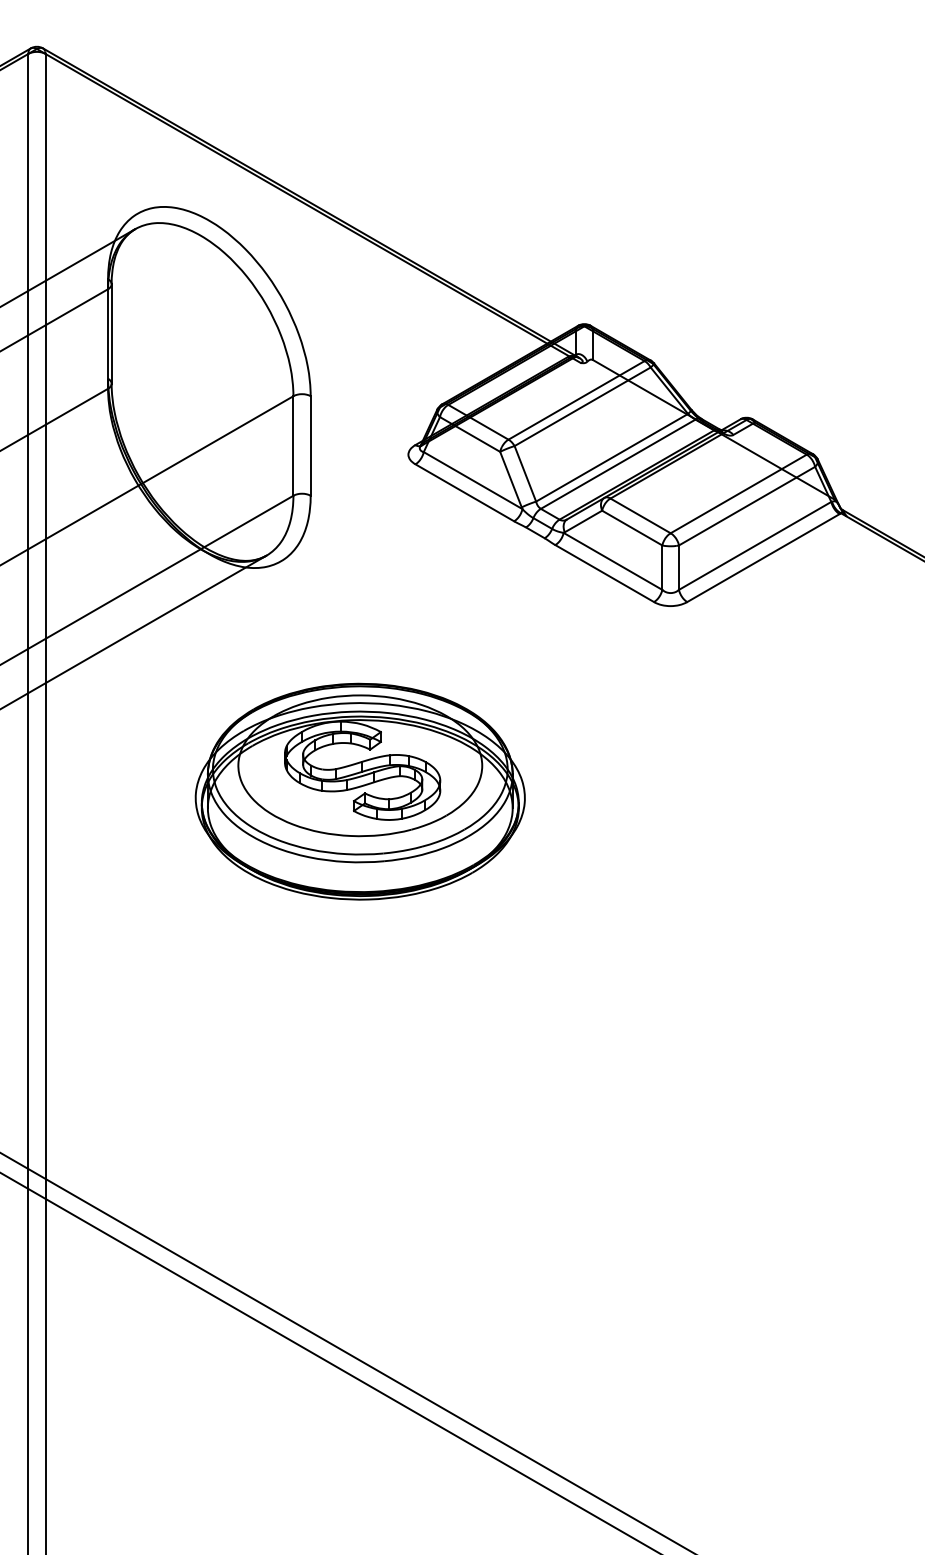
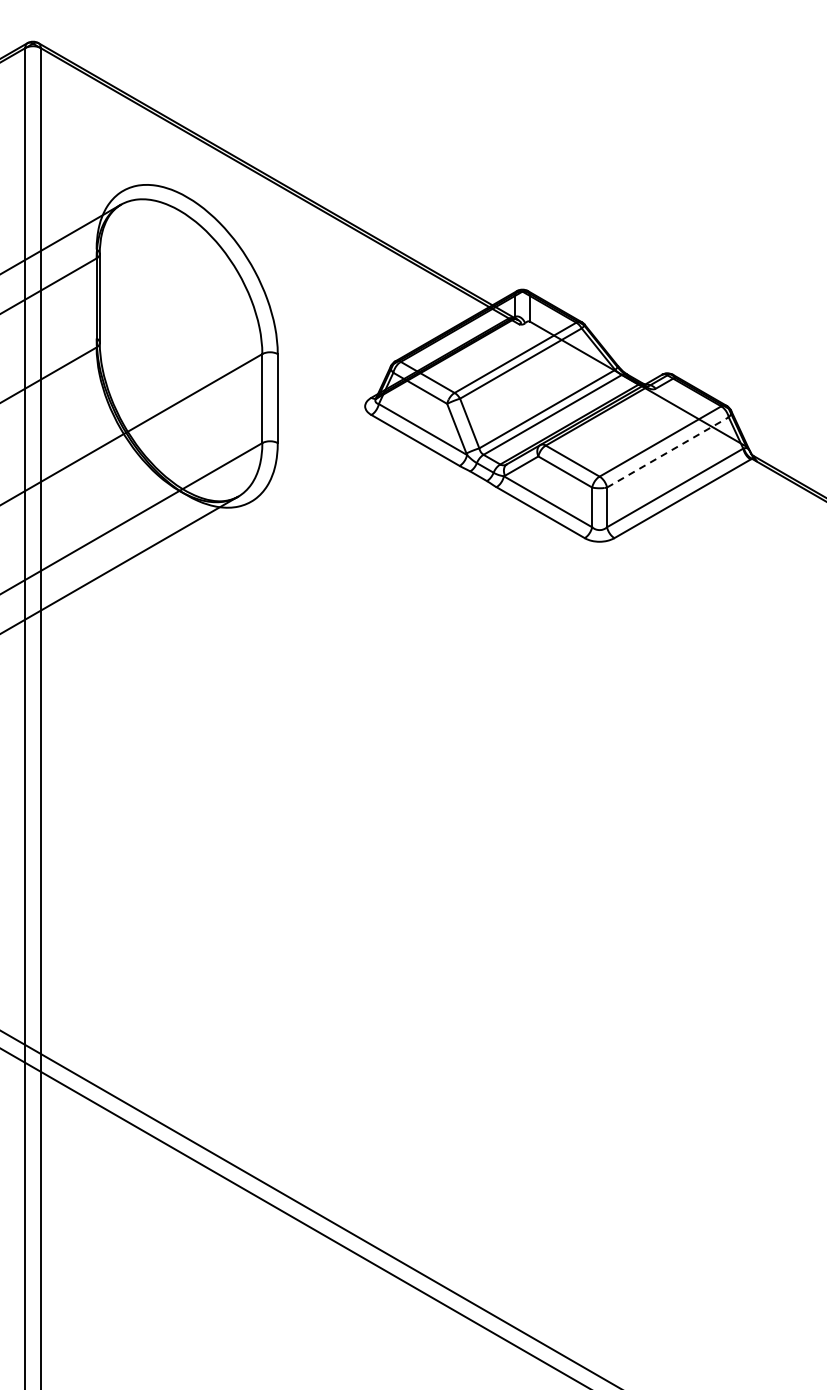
line: (747, 506) -> (668, 452), solid -> dashed
part: (360, 791) -> (322, 707), removed

